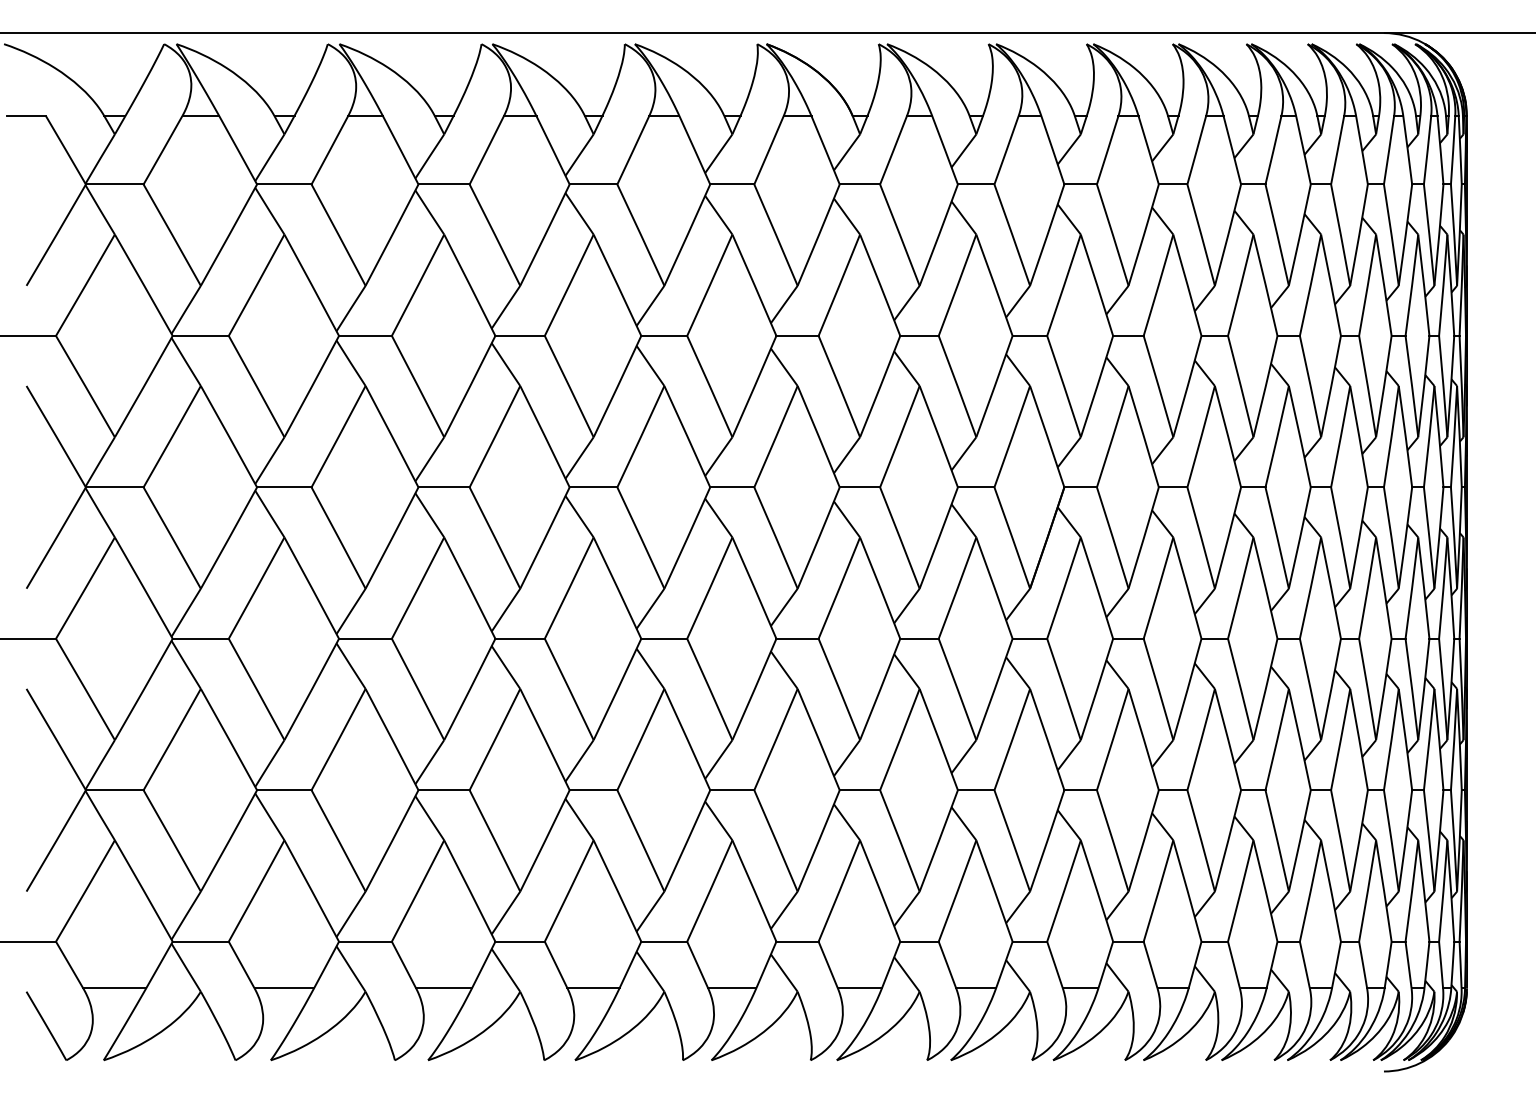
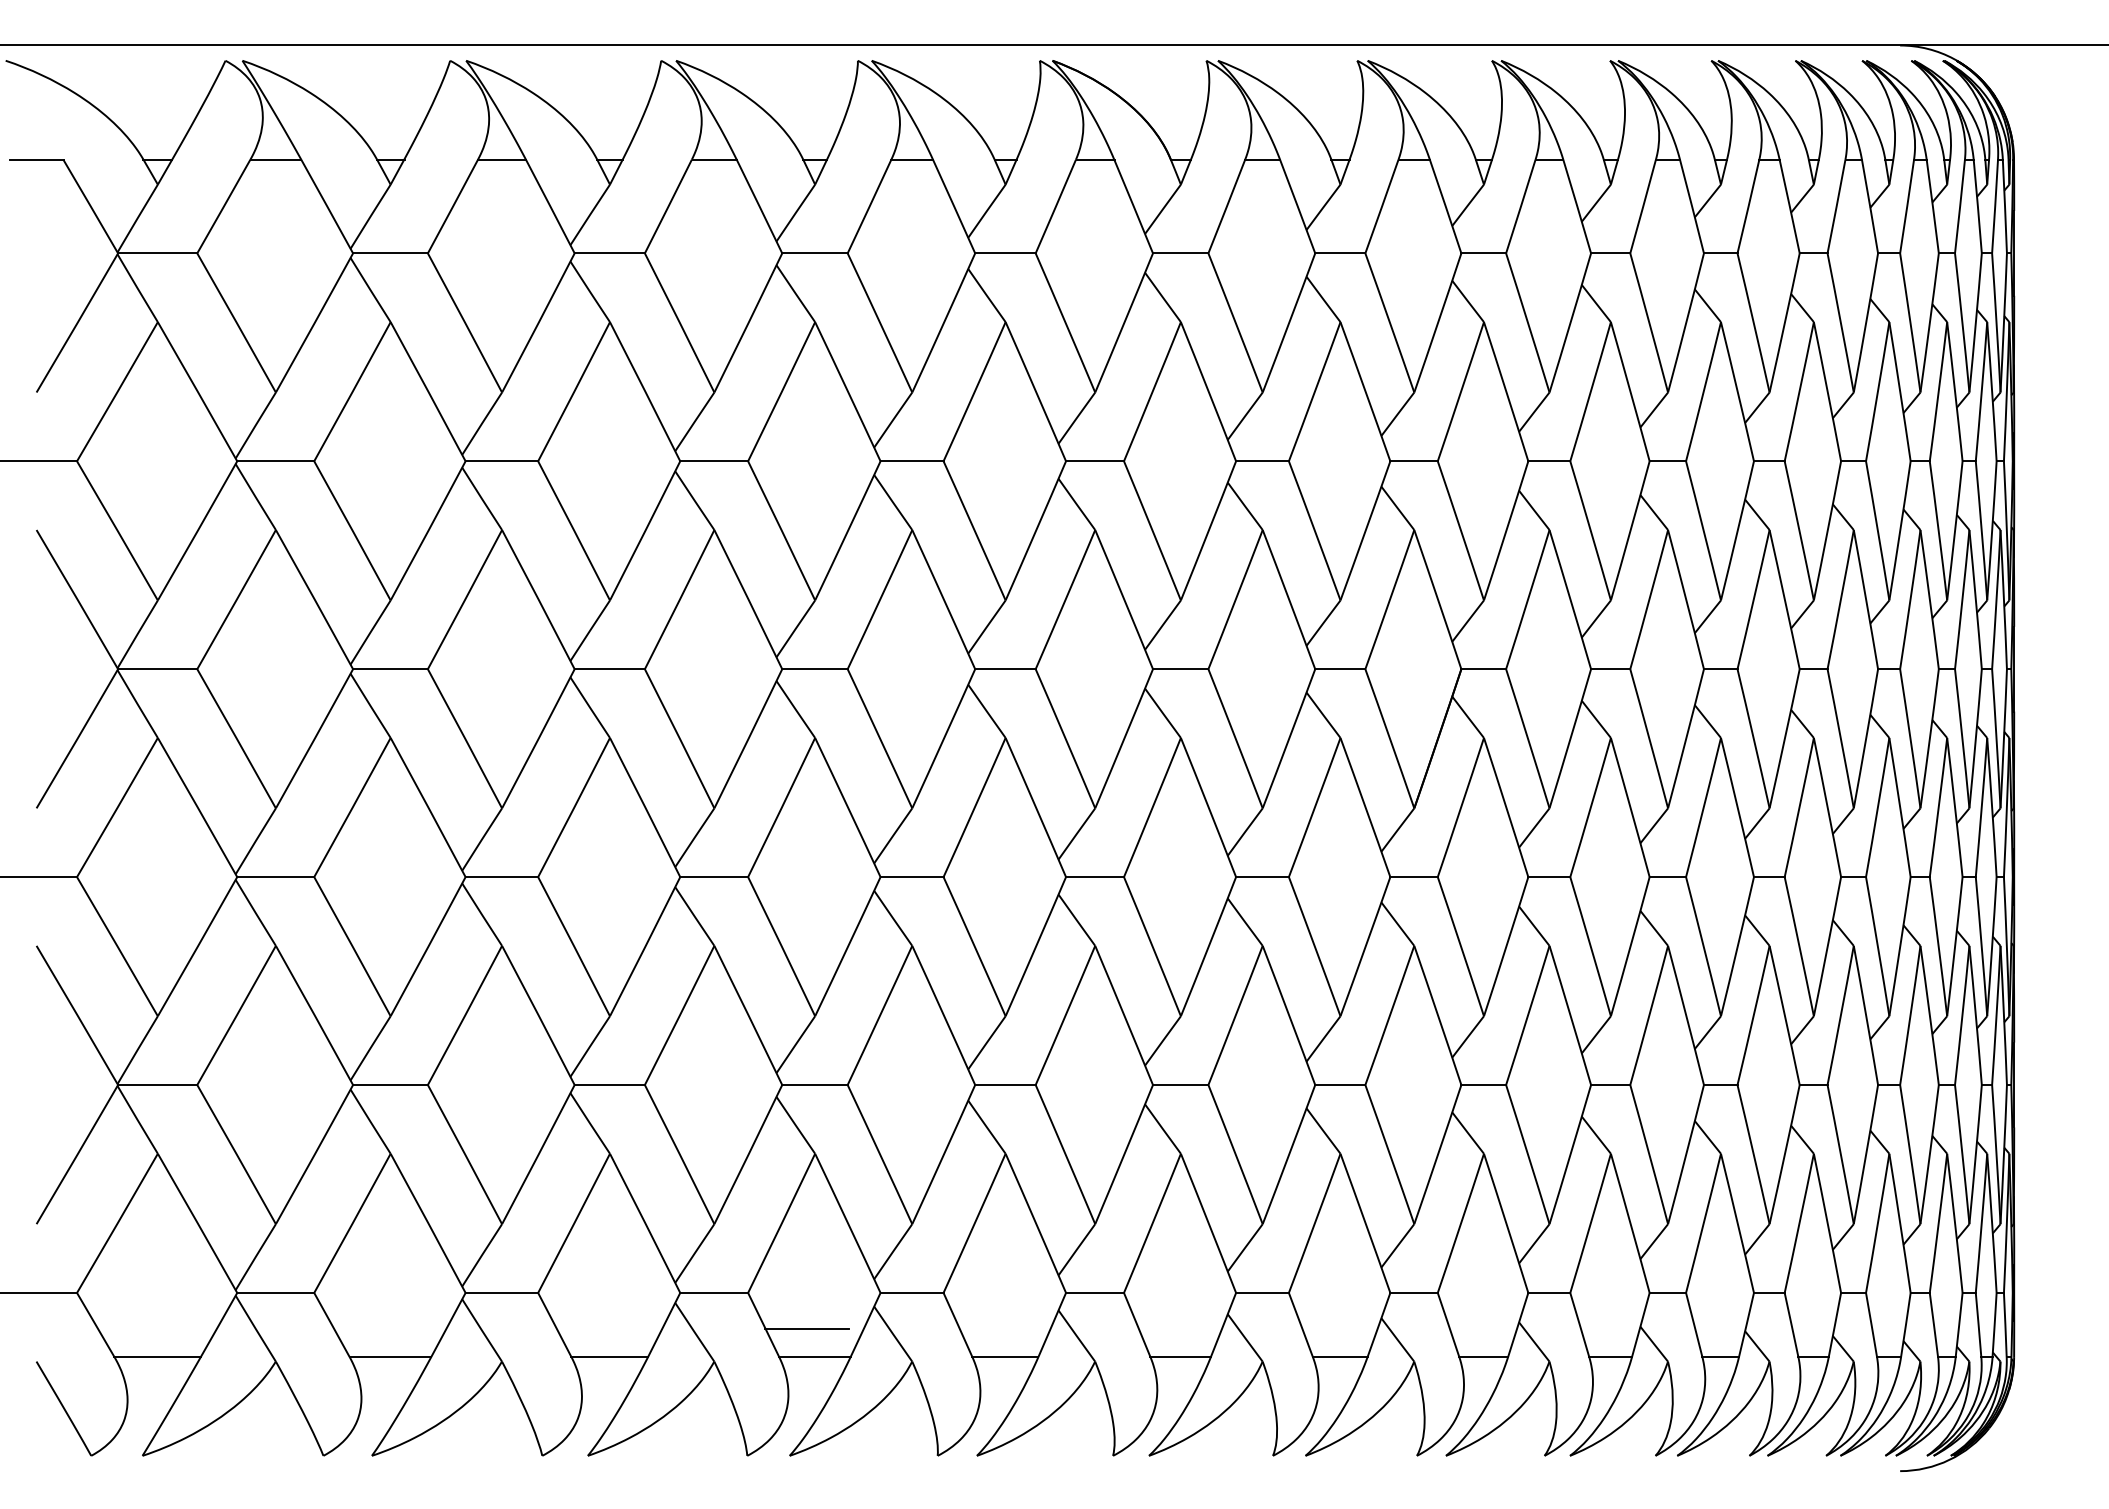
line: (587, 967) -> (806, 1328), added

